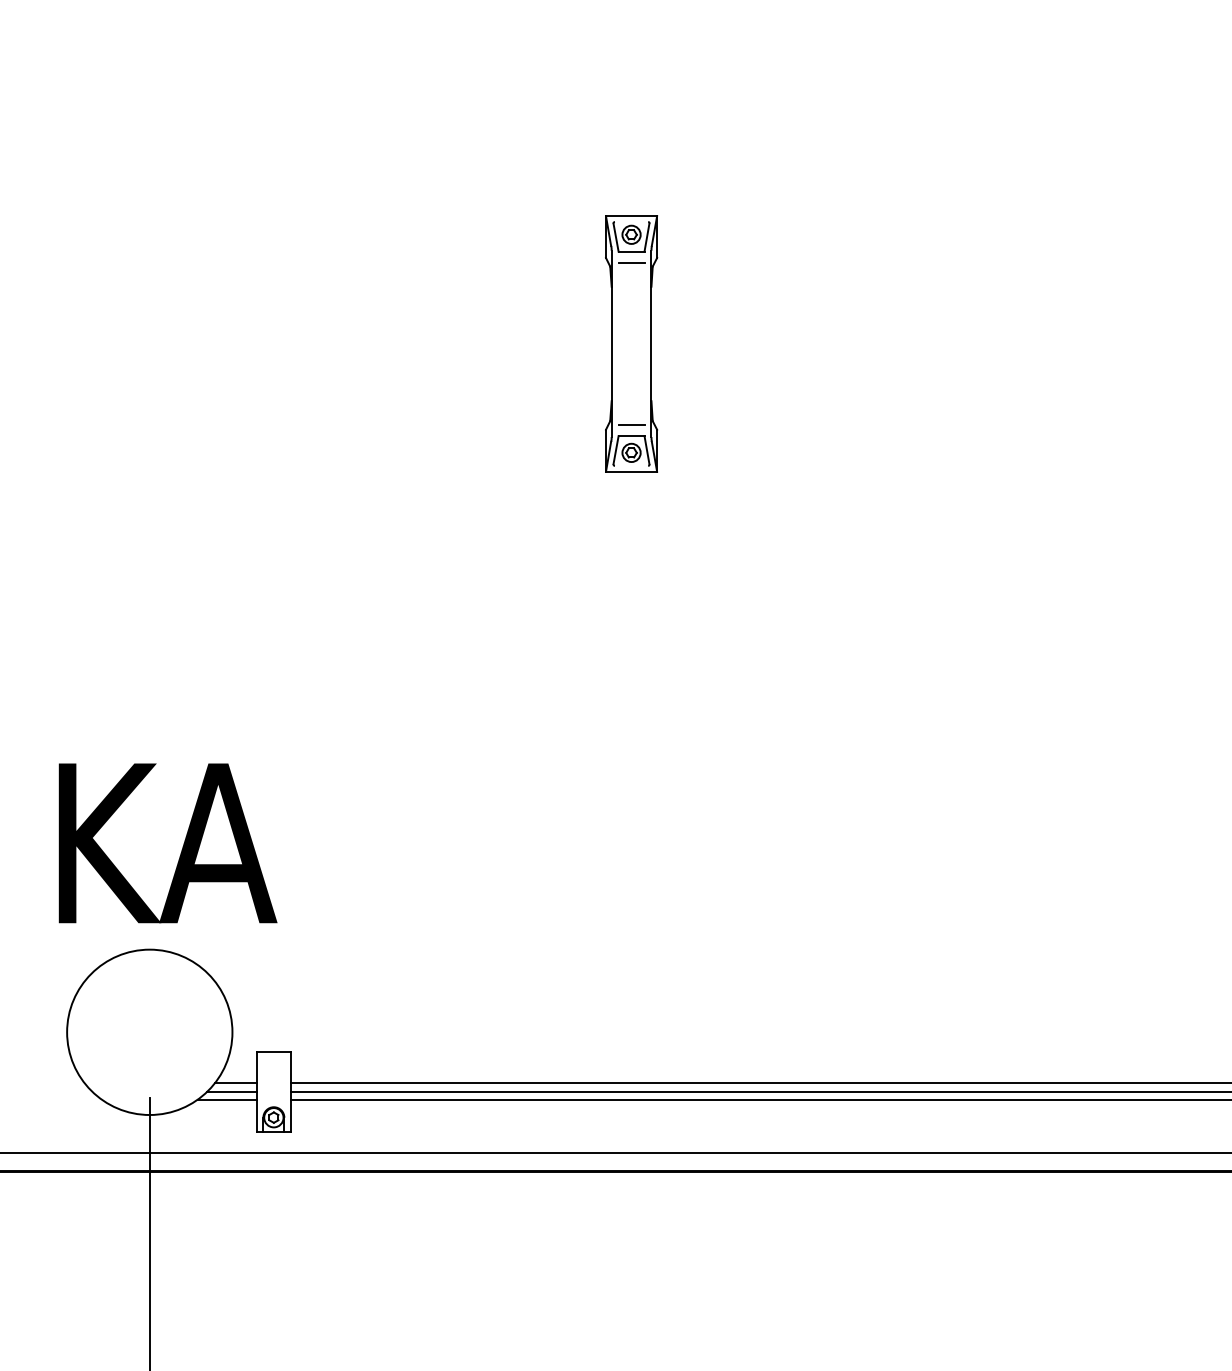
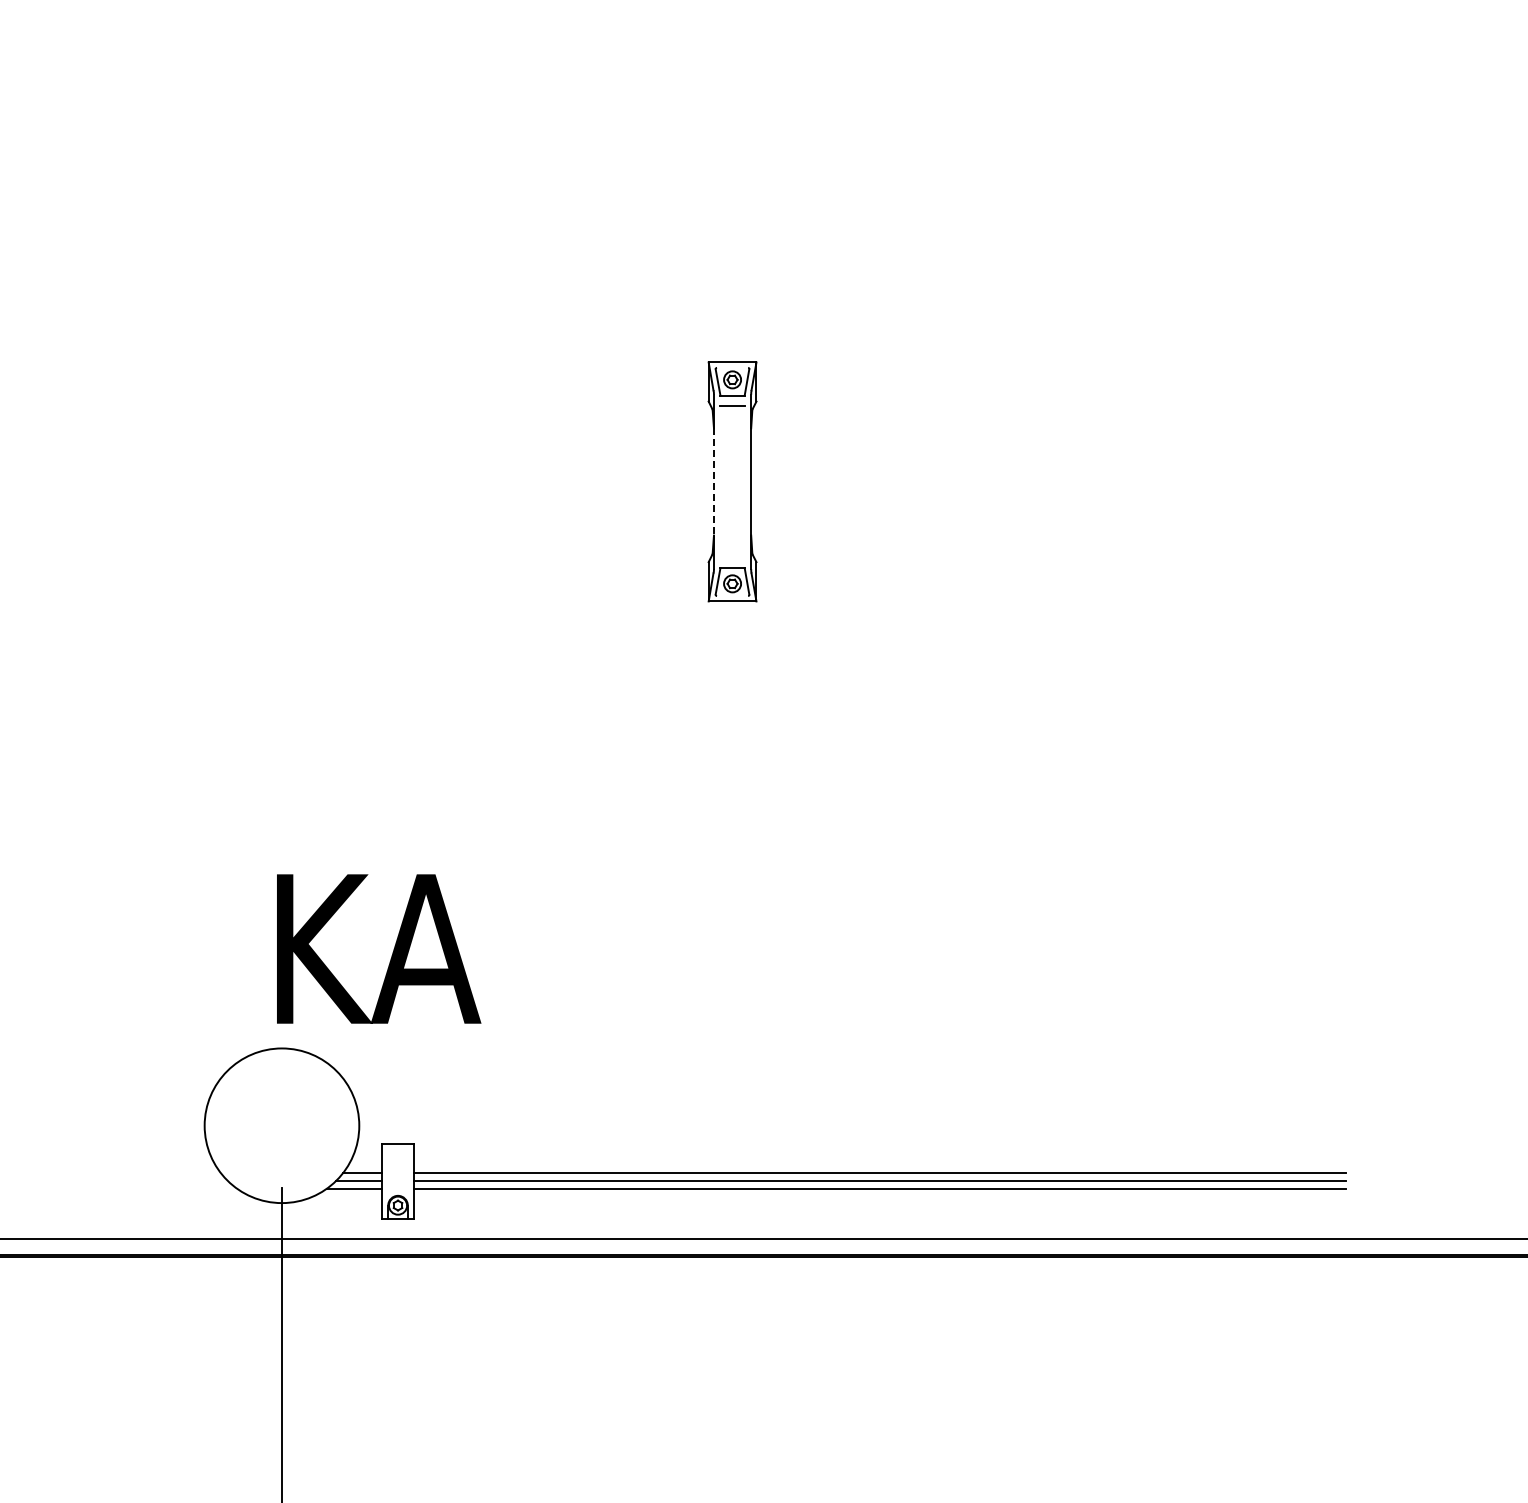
line: (611, 343) -> (713, 481), solid -> dashed
line: (631, 424) -> (732, 557), removed
text: (168, 842) -> (379, 948), moved

